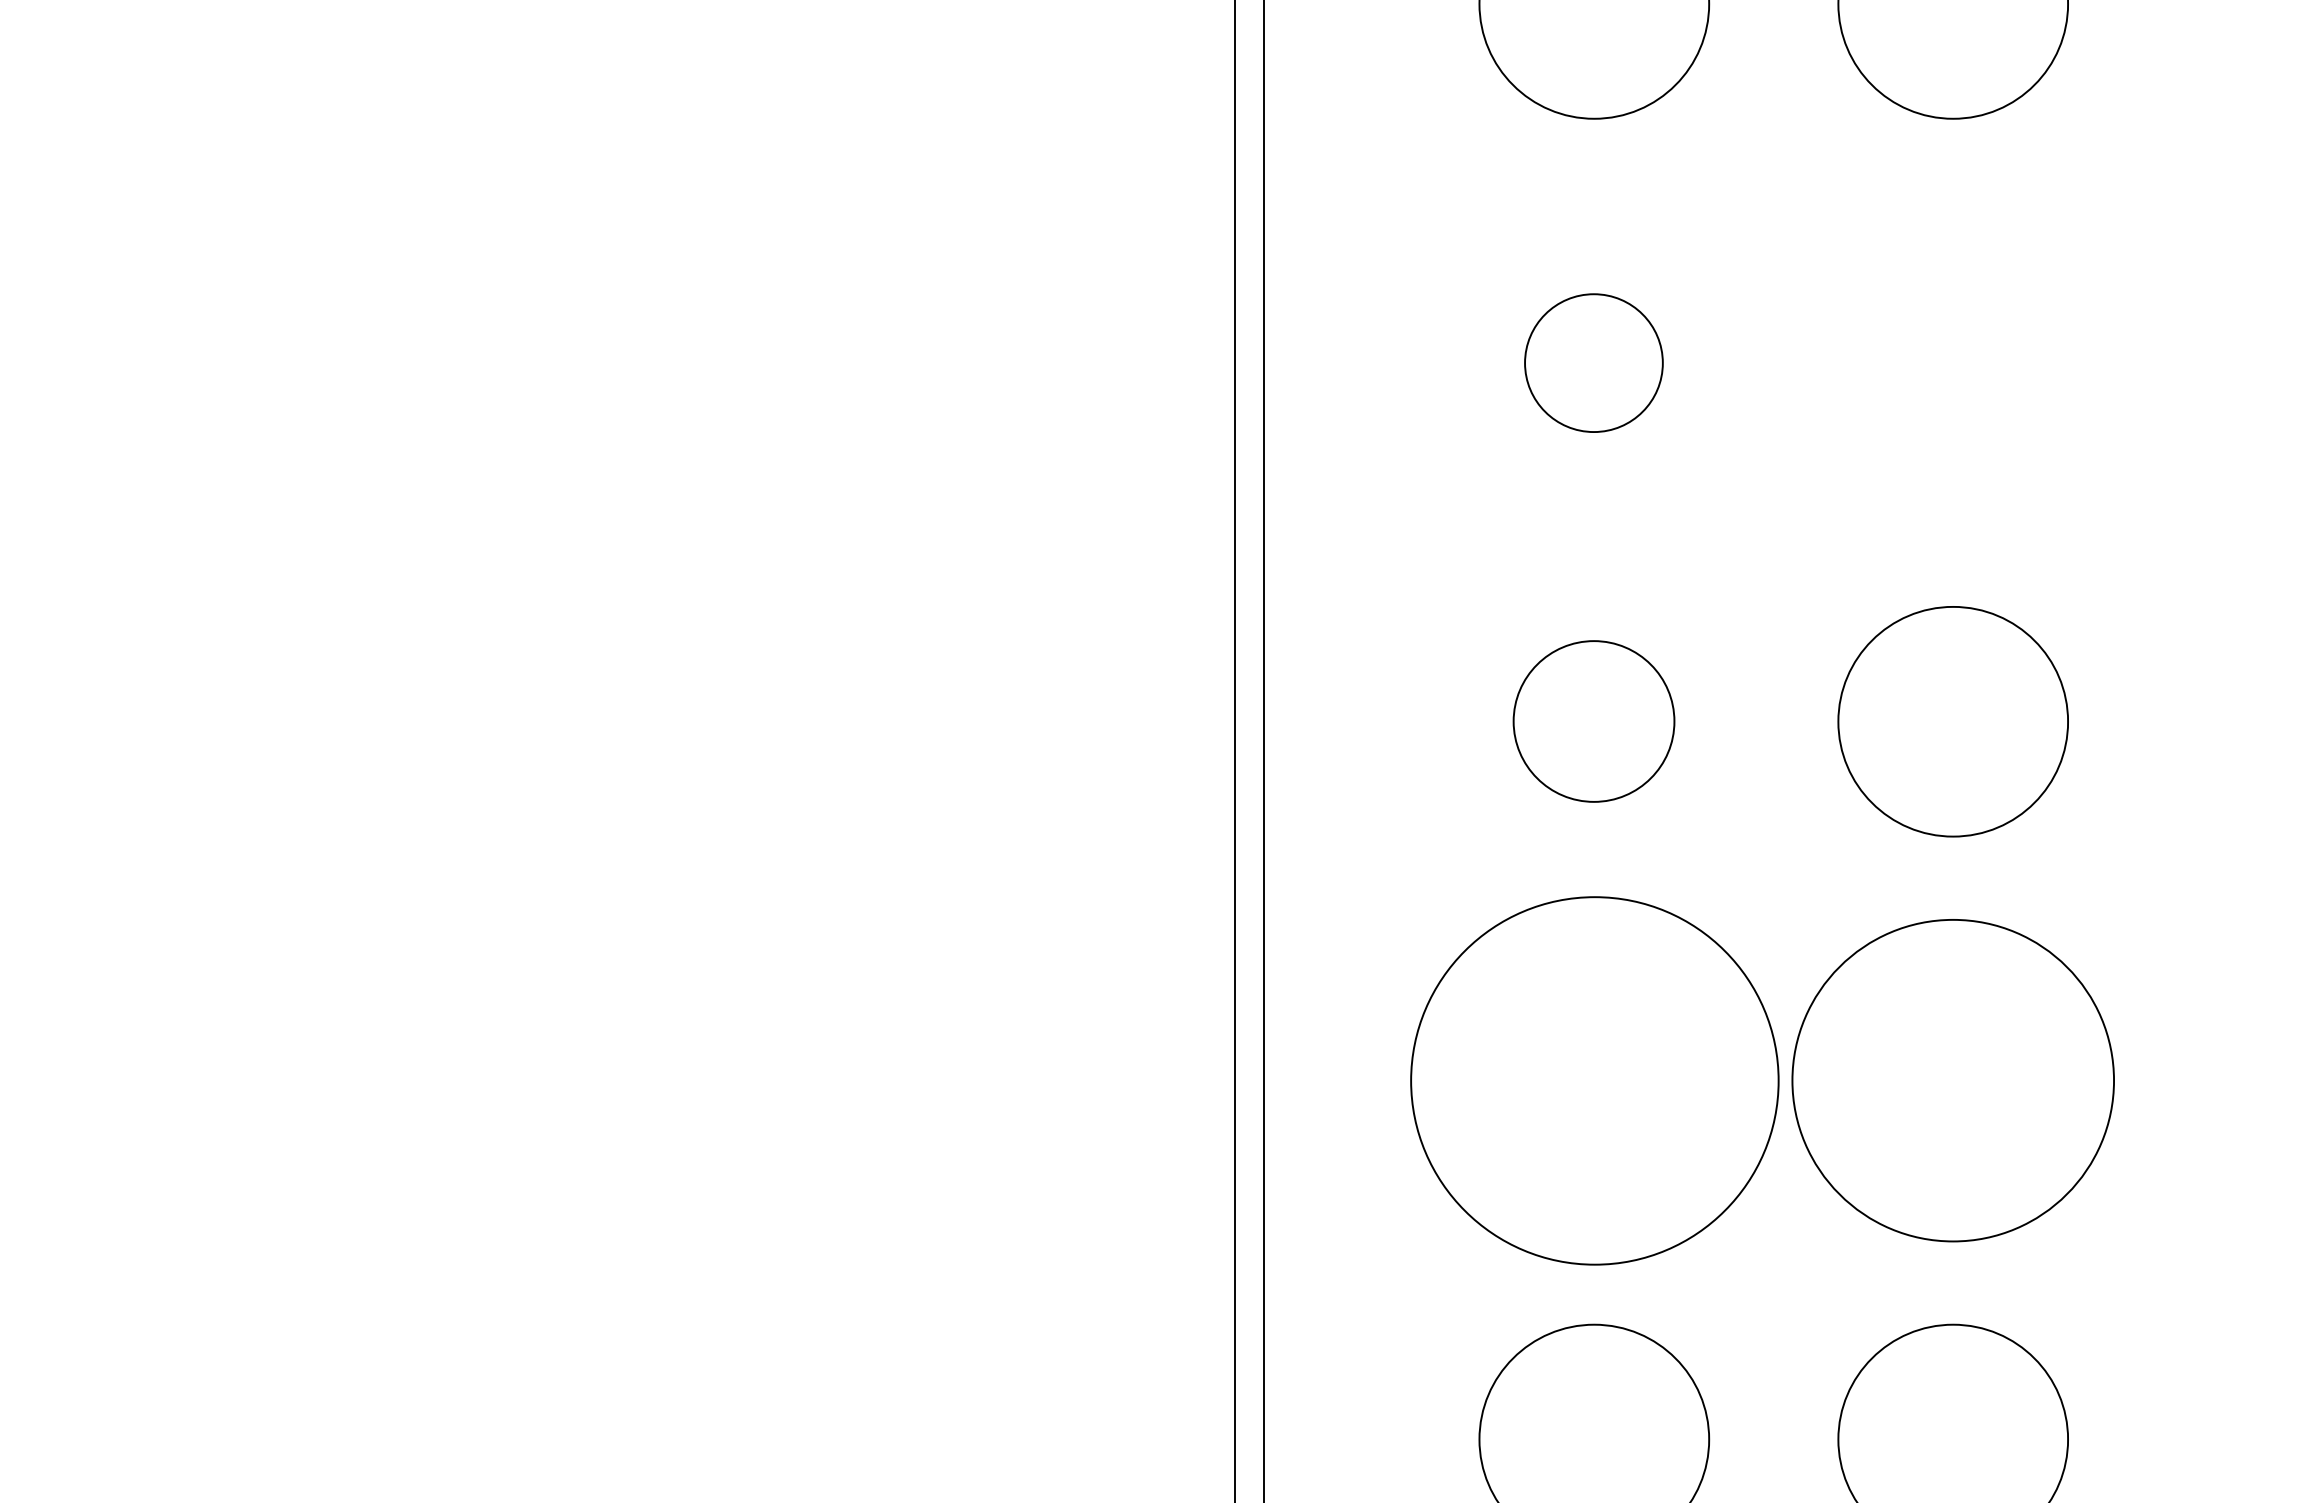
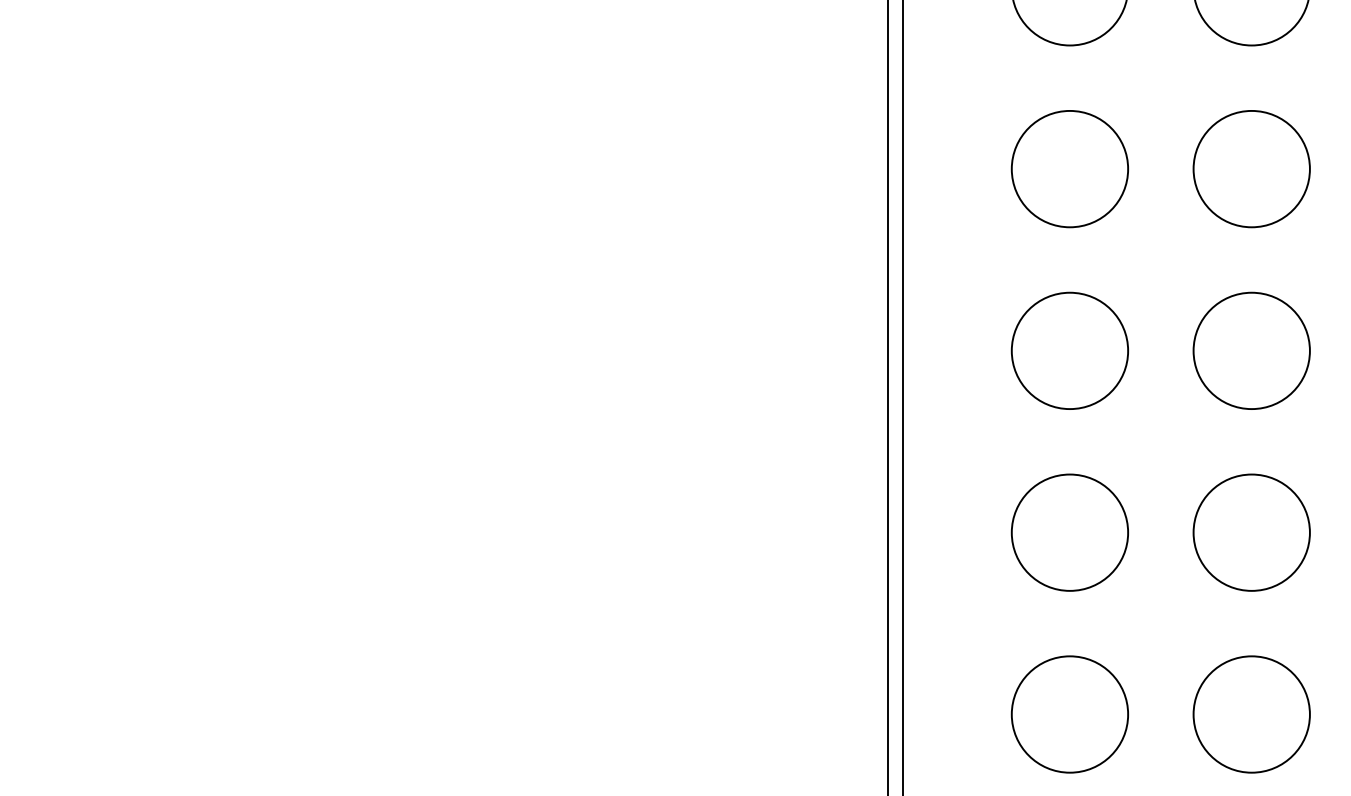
circle: (1593, 363) -> (1069, 169), size x1.67
circle: (1952, 363) -> (1251, 169), added
circle: (1593, 720) -> (1069, 350), size x1.43
circle: (1593, 1080) -> (1069, 532), size x0.62
circle: (1952, 1080) -> (1251, 532), size x0.71

